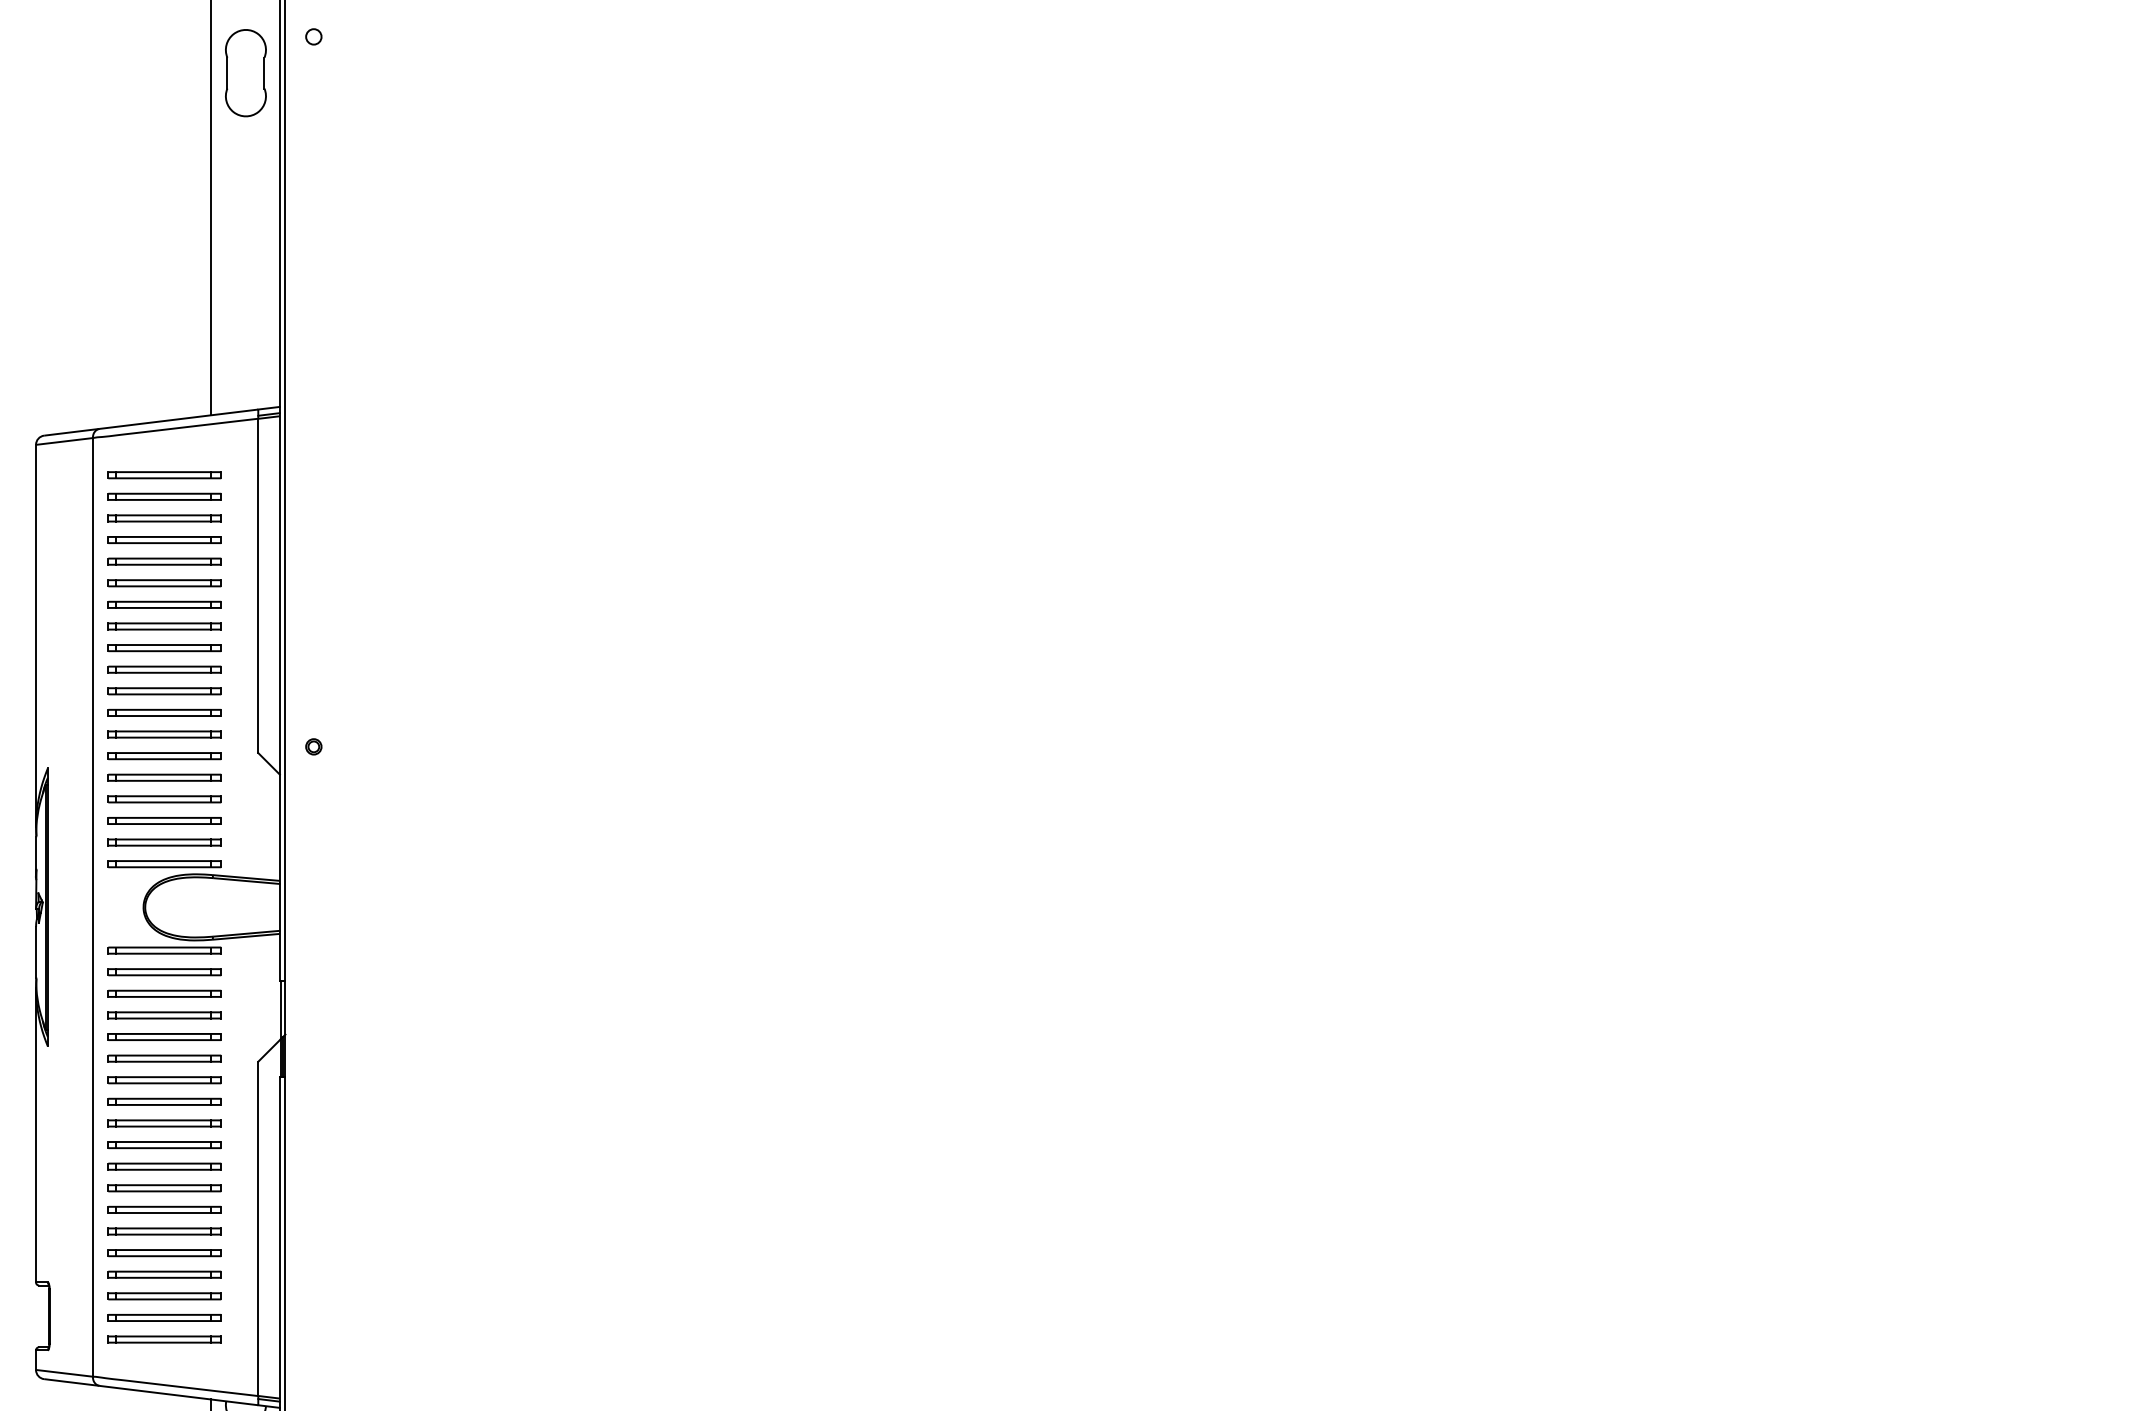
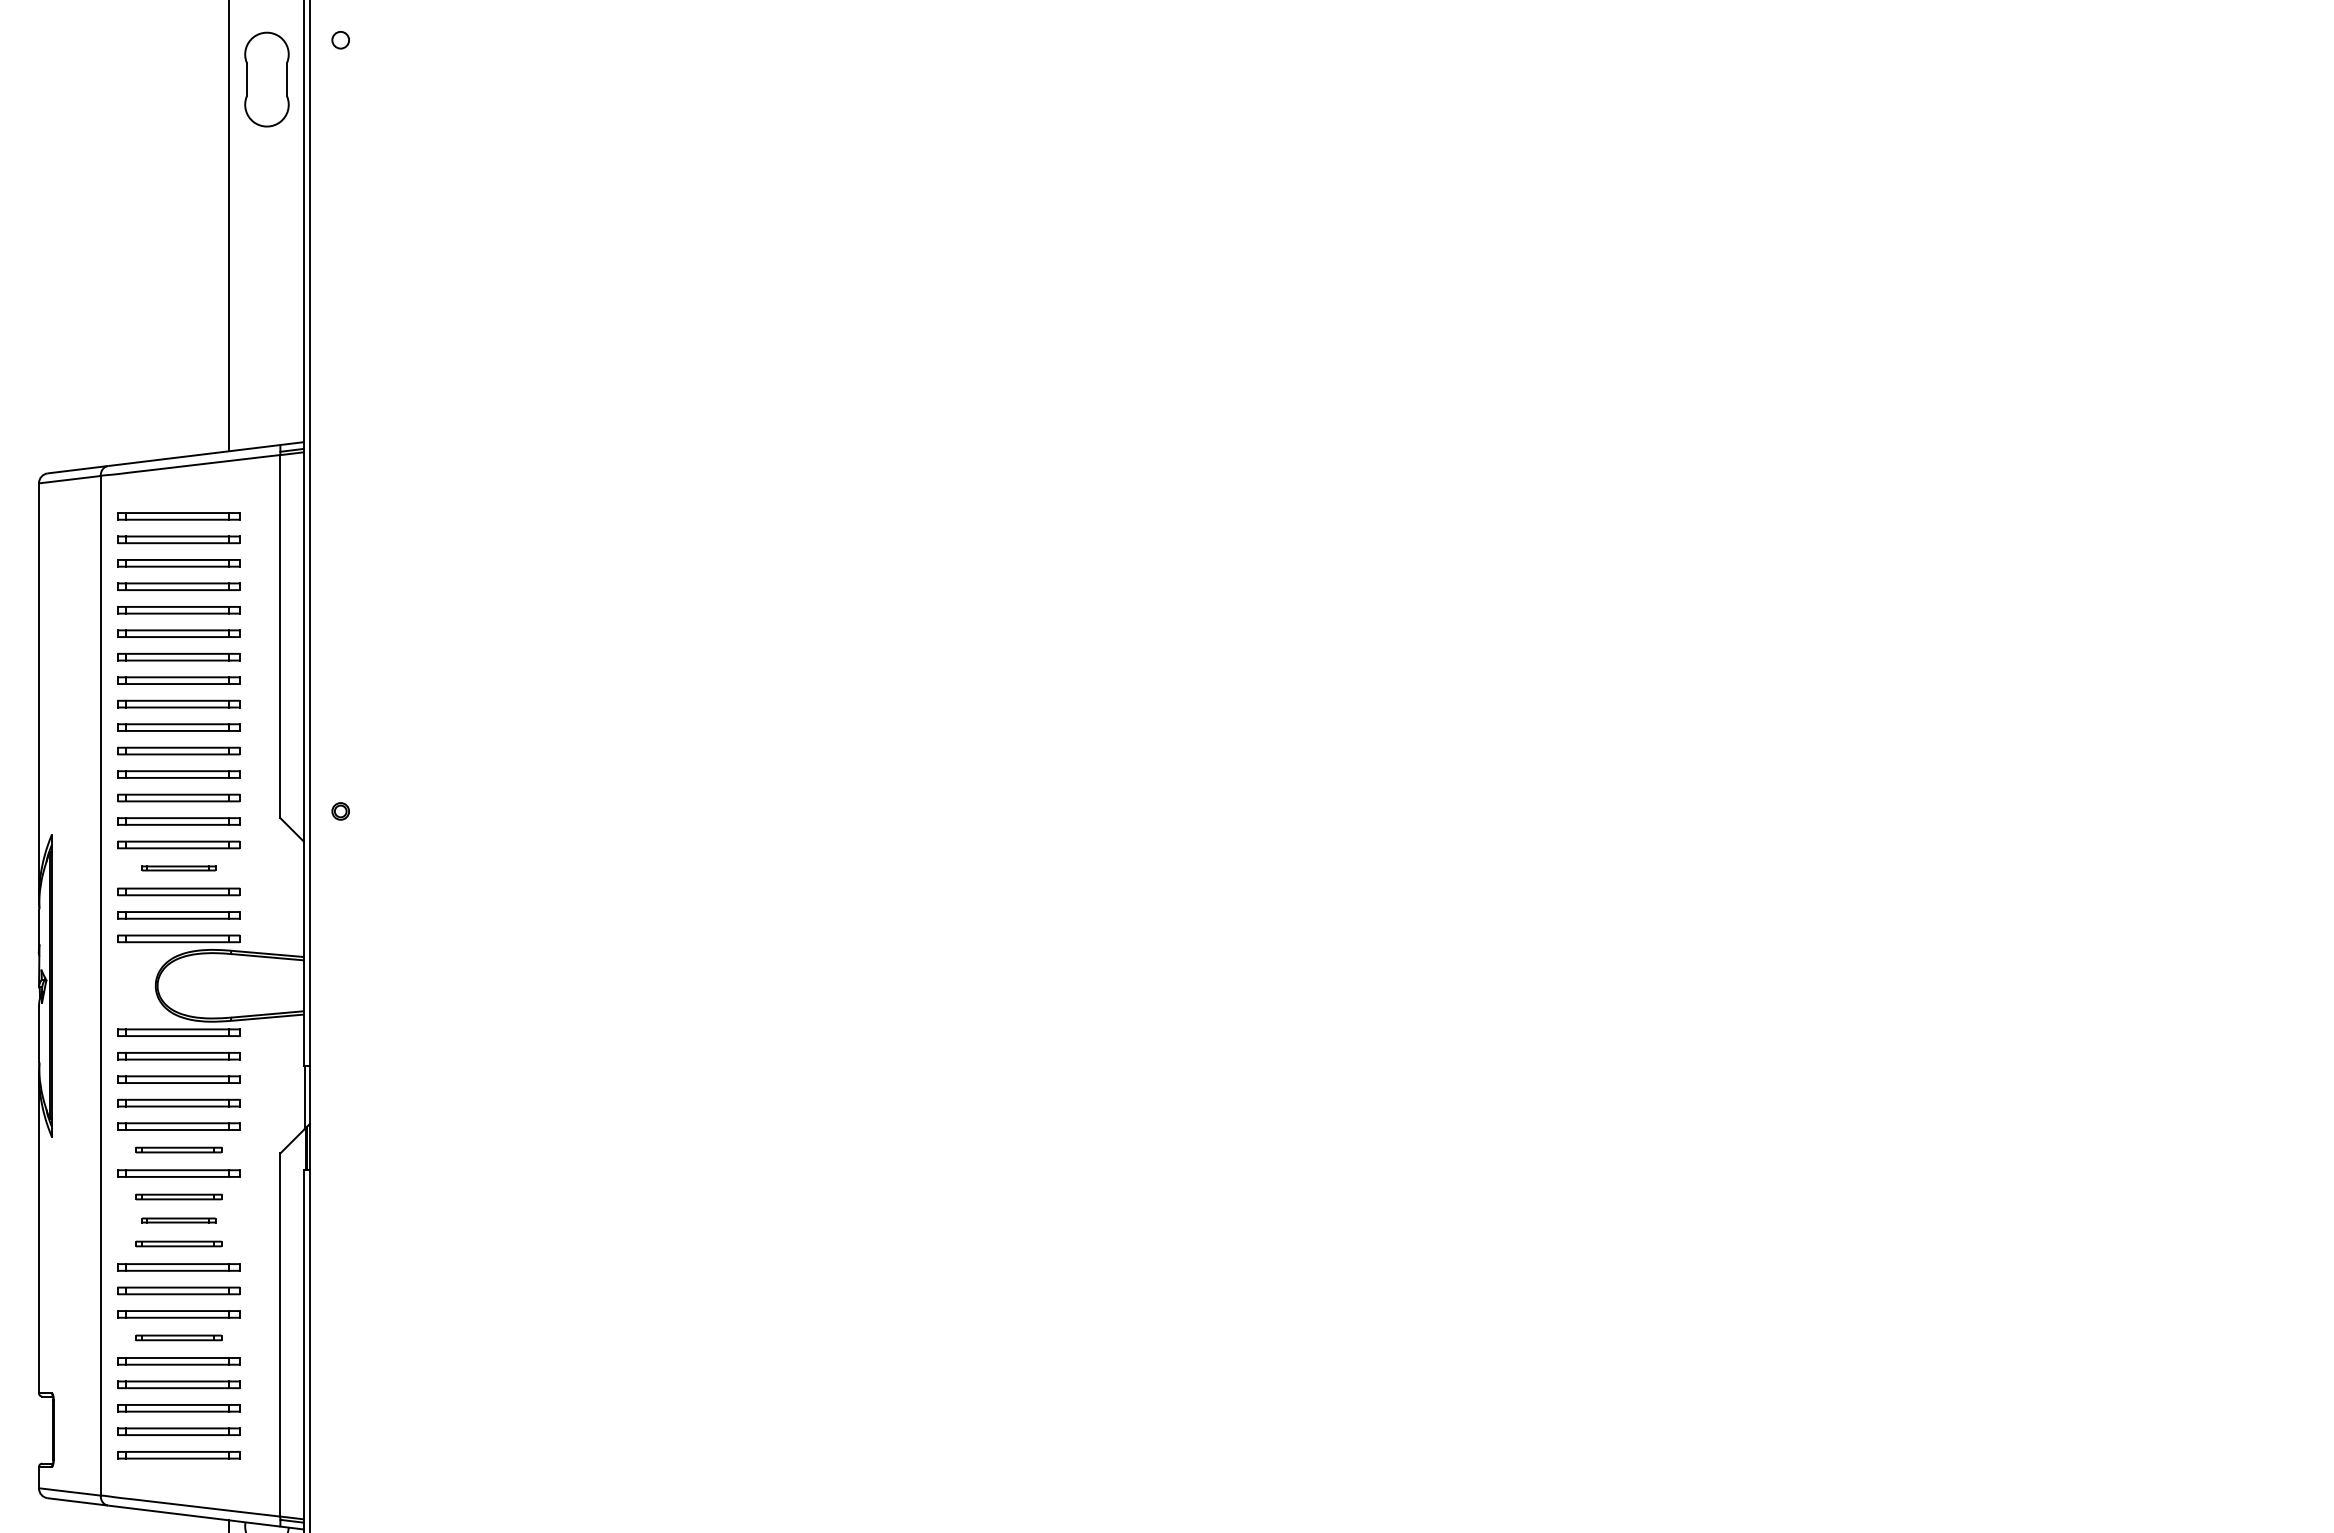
part: (164, 799) -> (178, 868), size x0.6
part: (164, 1058) -> (178, 1149), size x0.7
part: (164, 1101) -> (178, 1196), size x0.7
part: (164, 1123) -> (178, 1220), size x0.6
part: (164, 1144) -> (178, 1243), size x0.7
part: (164, 1231) -> (178, 1337), size x0.7

